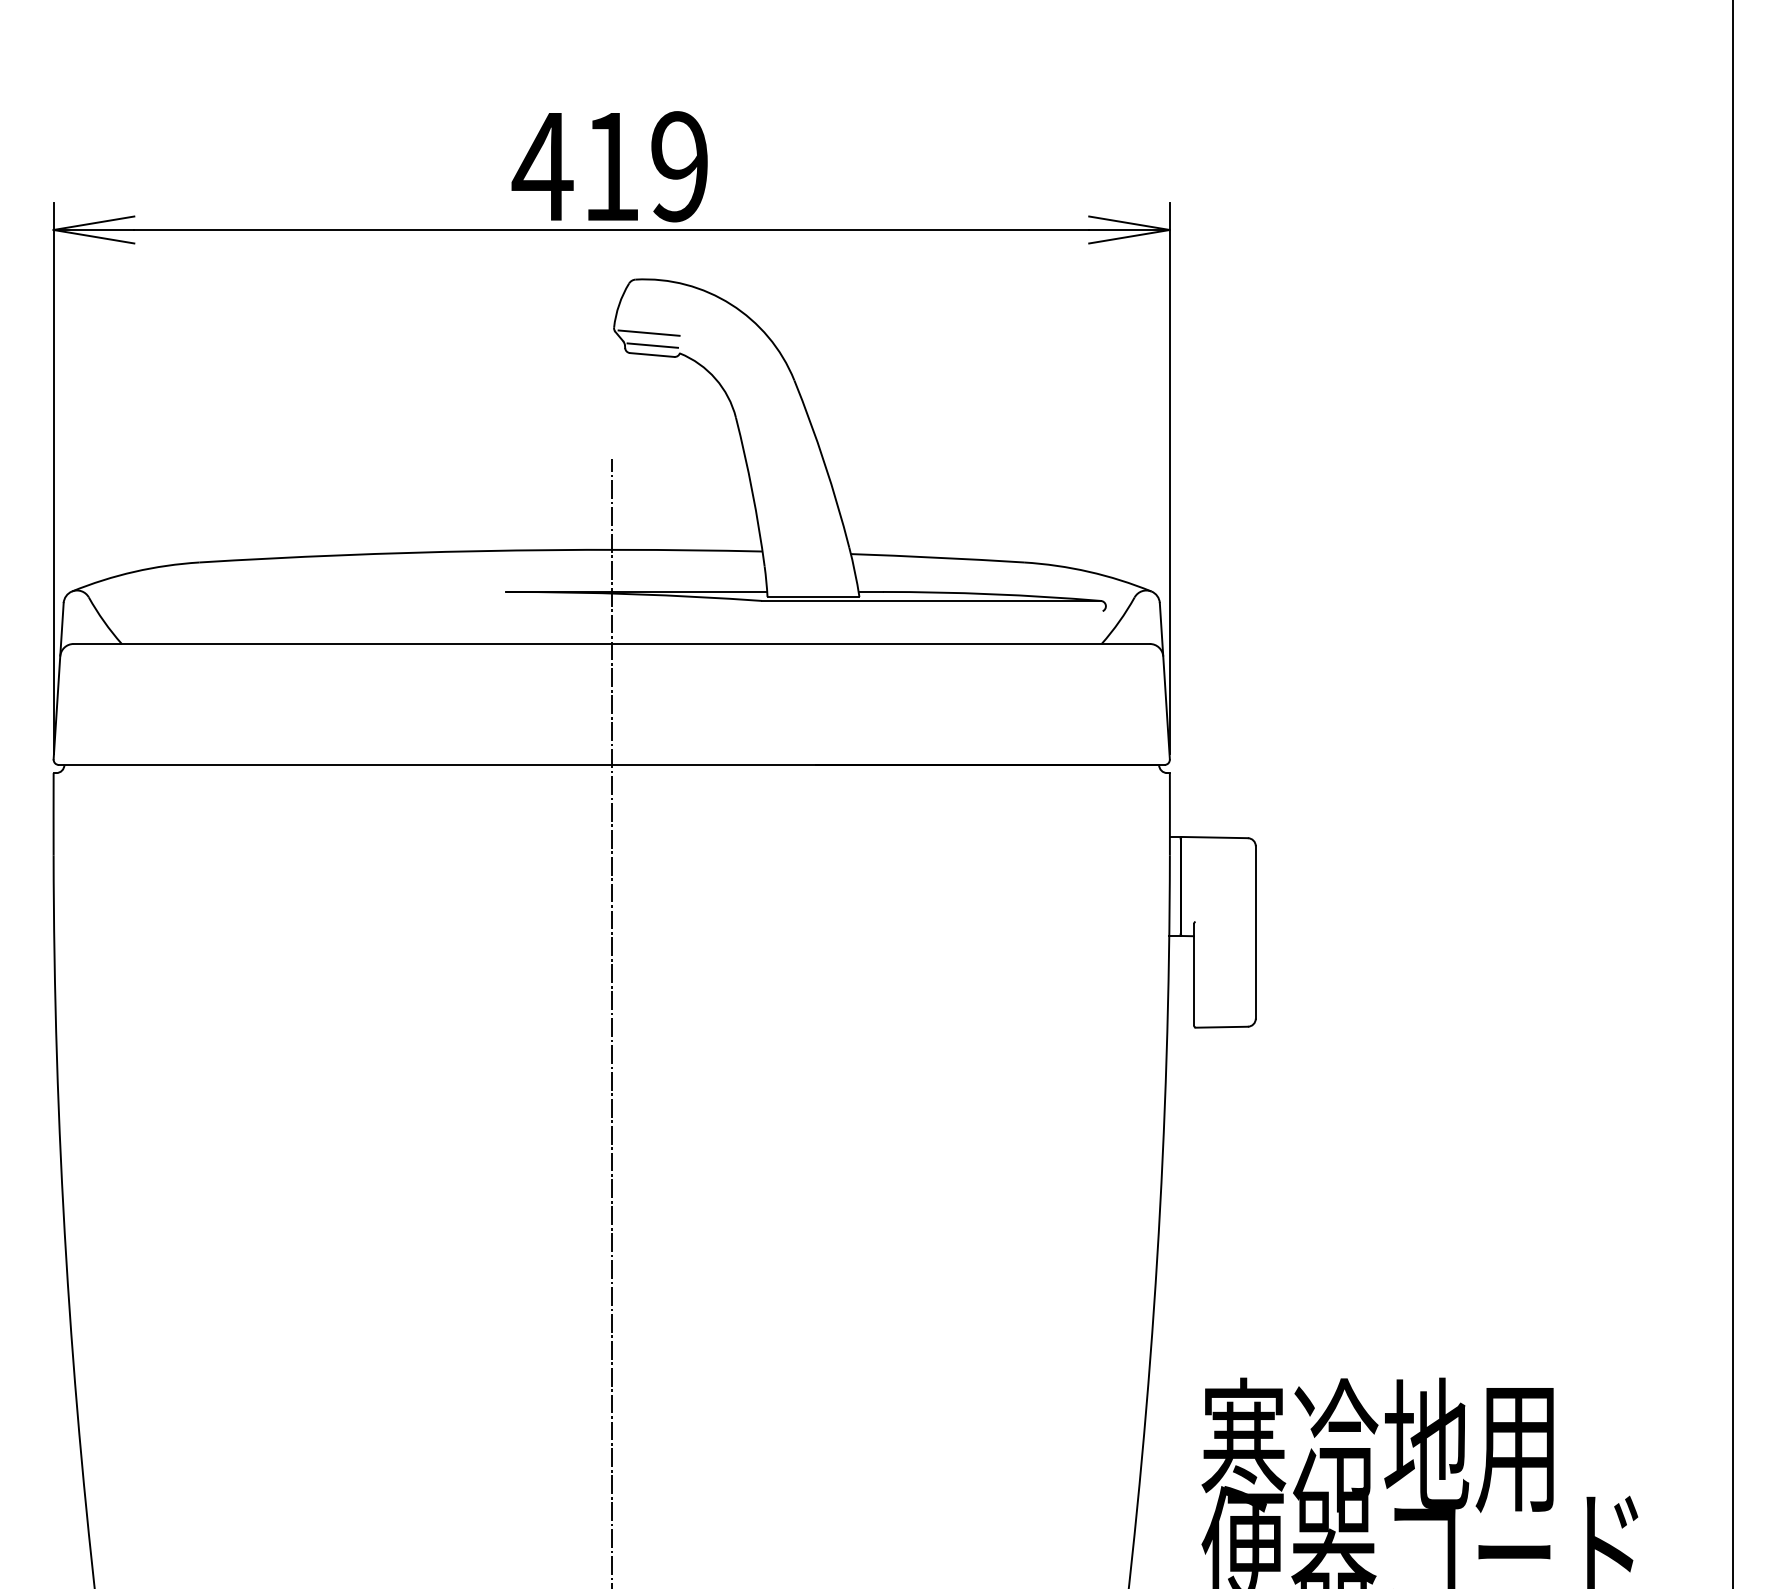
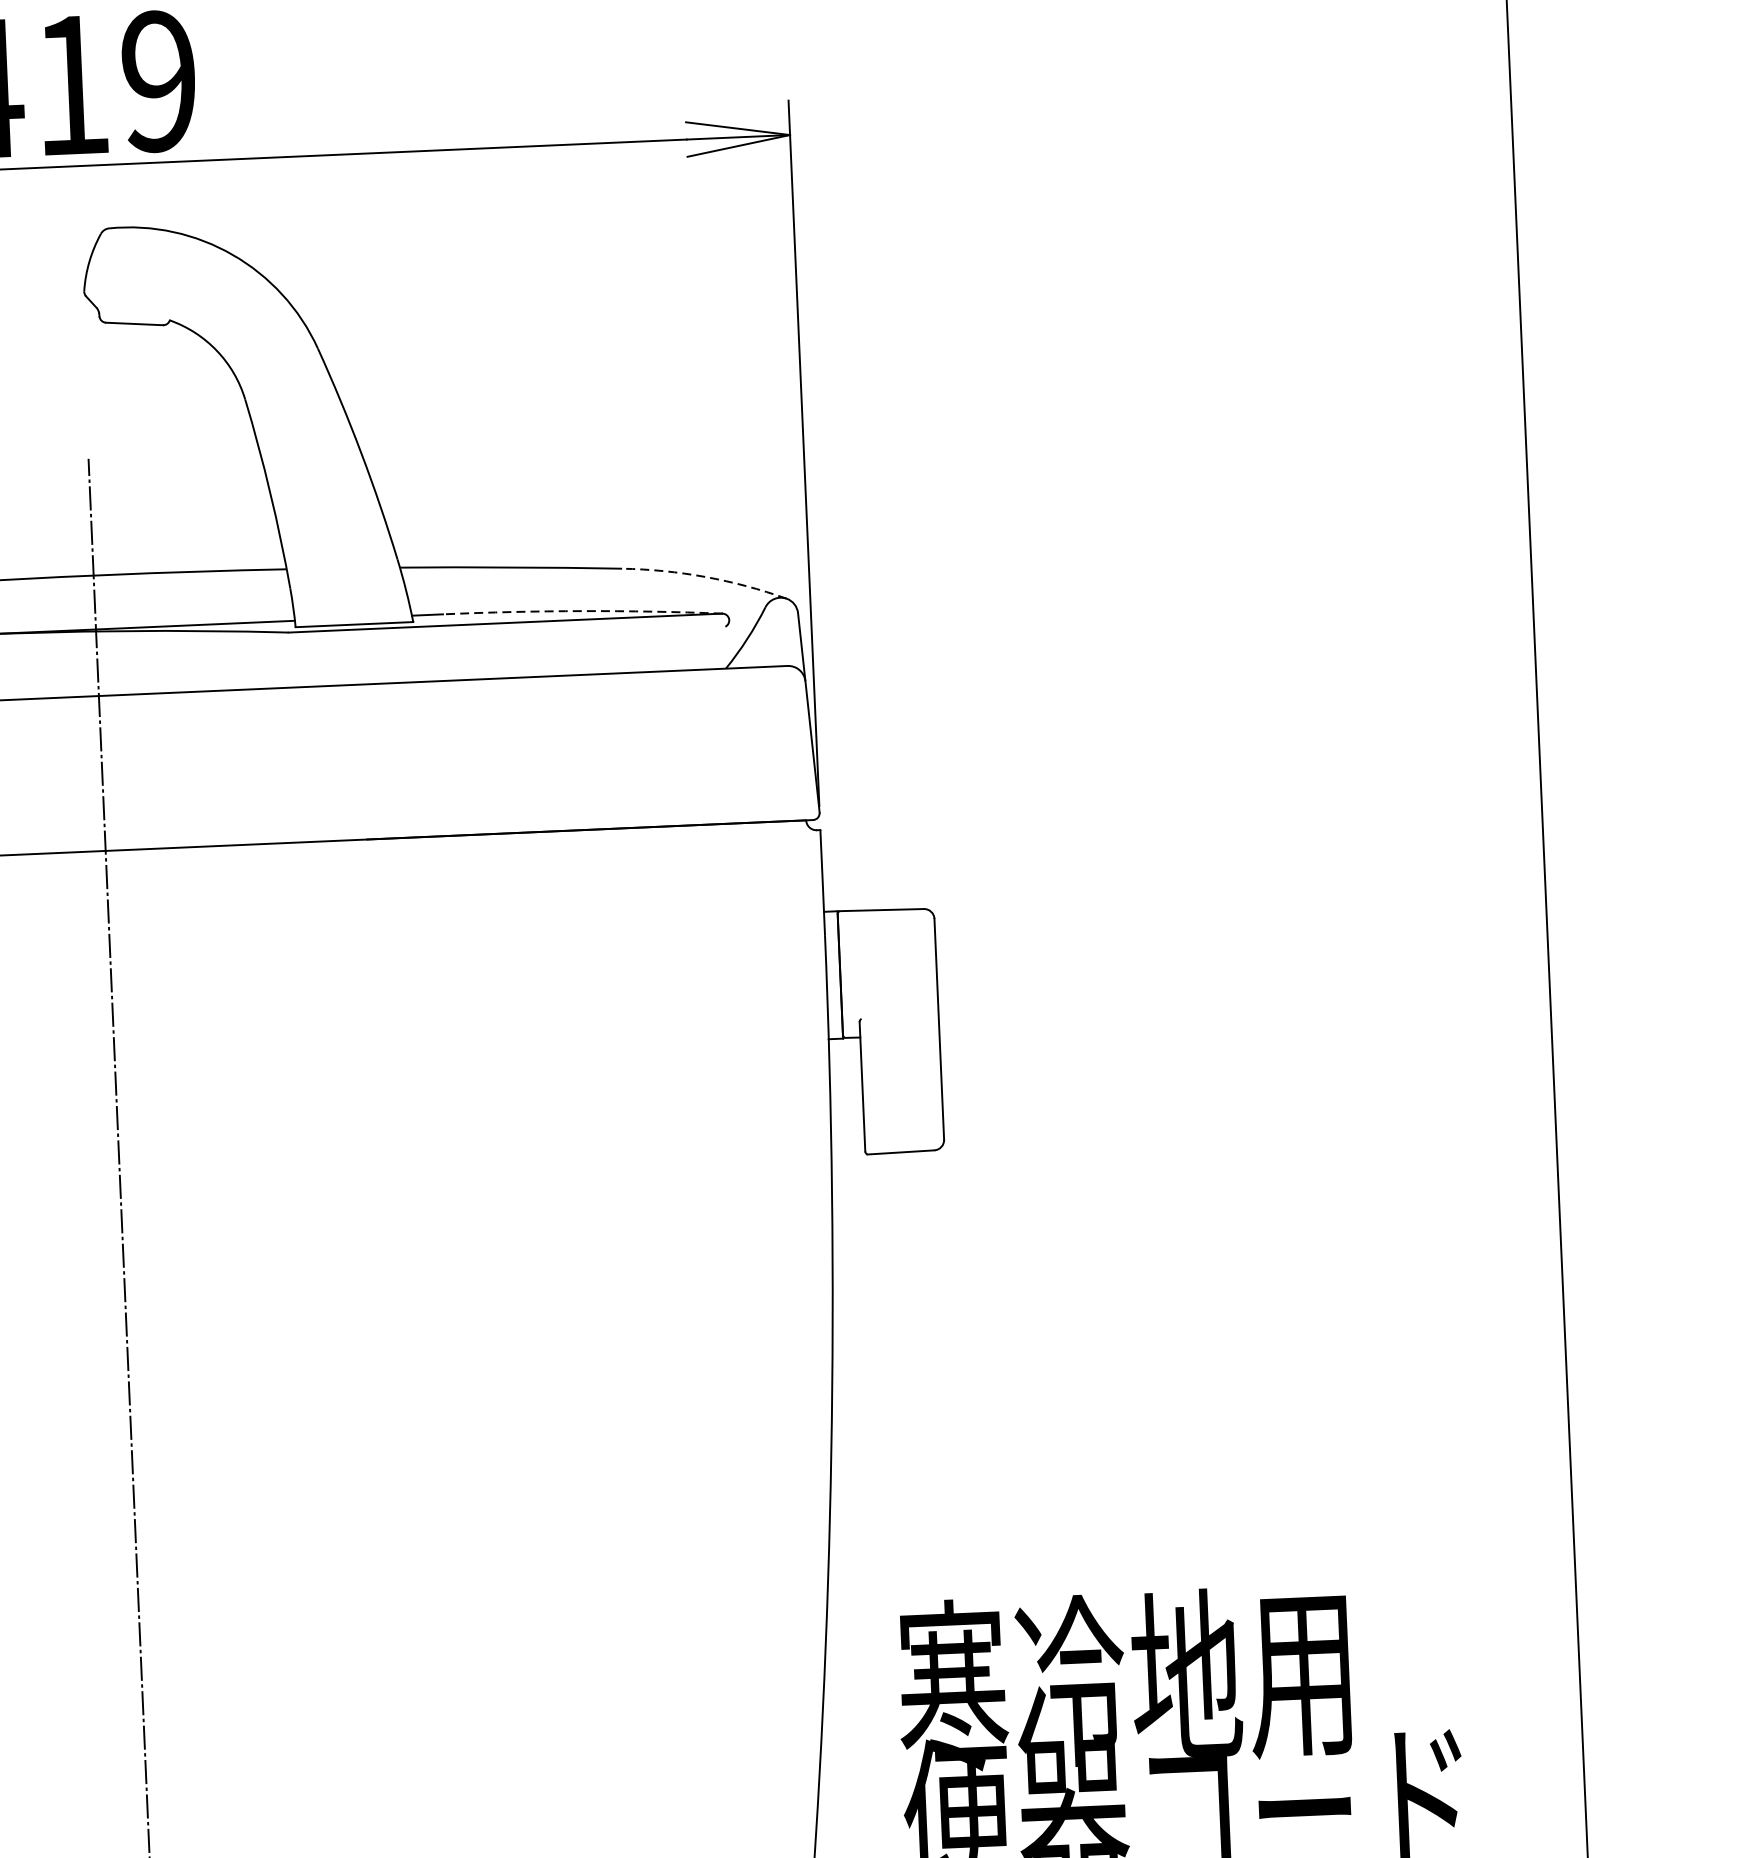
line: (648, 332) -> (128, 295), removed
line: (652, 345) -> (134, 311), removed
arc: (1088, 571) -> (704, 576), solid -> dashed
arc: (992, 594) -> (583, 611), solid -> dashed

